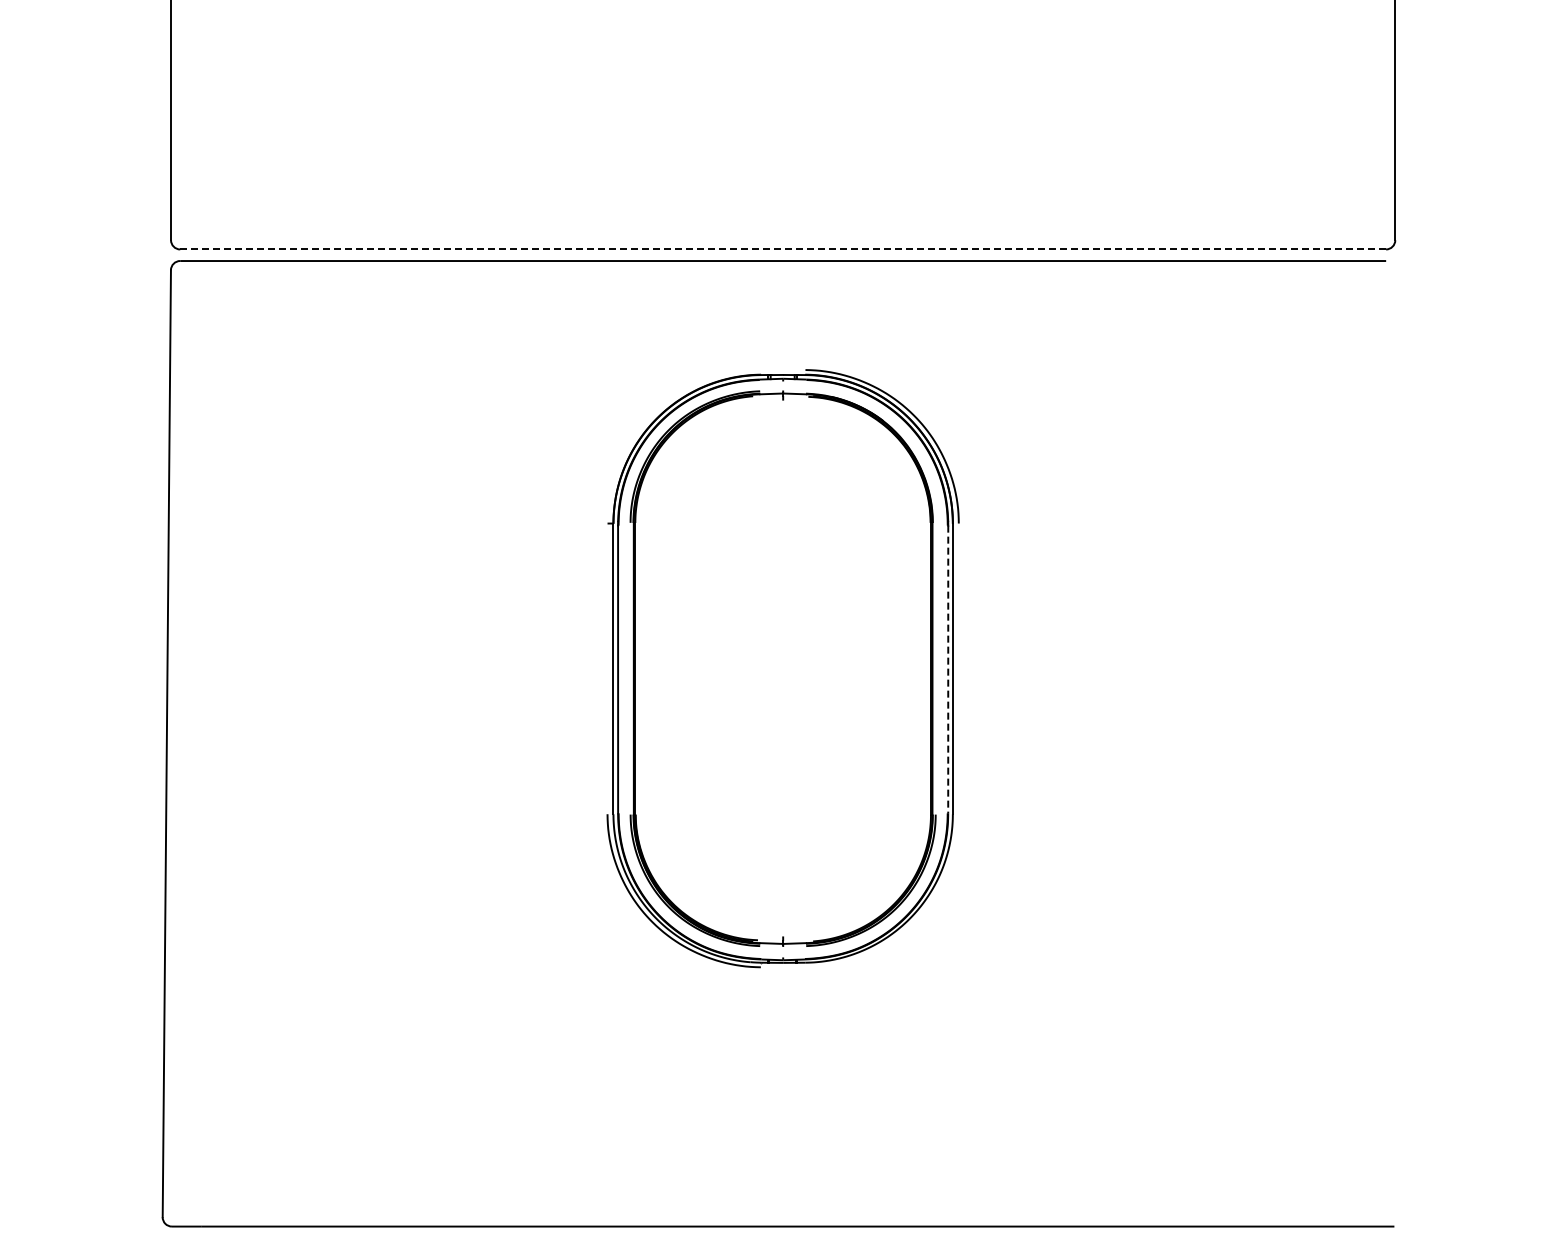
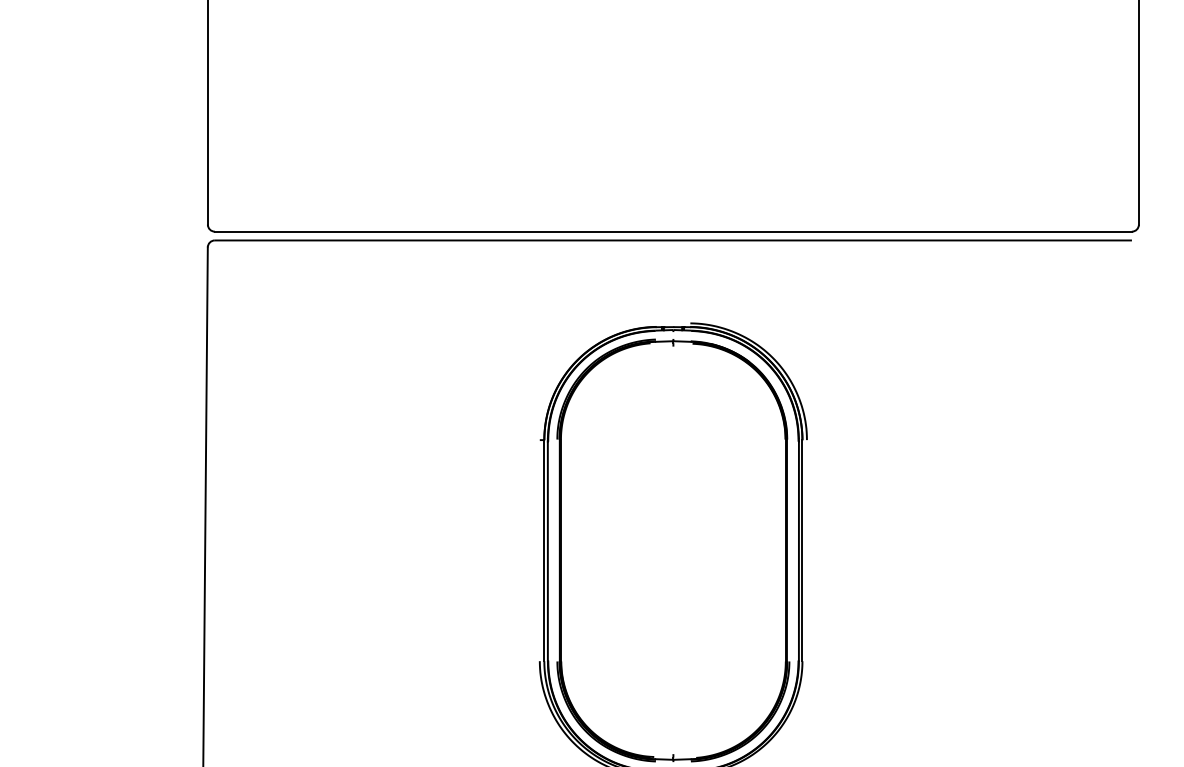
line: (783, 249) -> (673, 231), dashed -> solid
line: (948, 669) -> (799, 551), dashed -> solid

